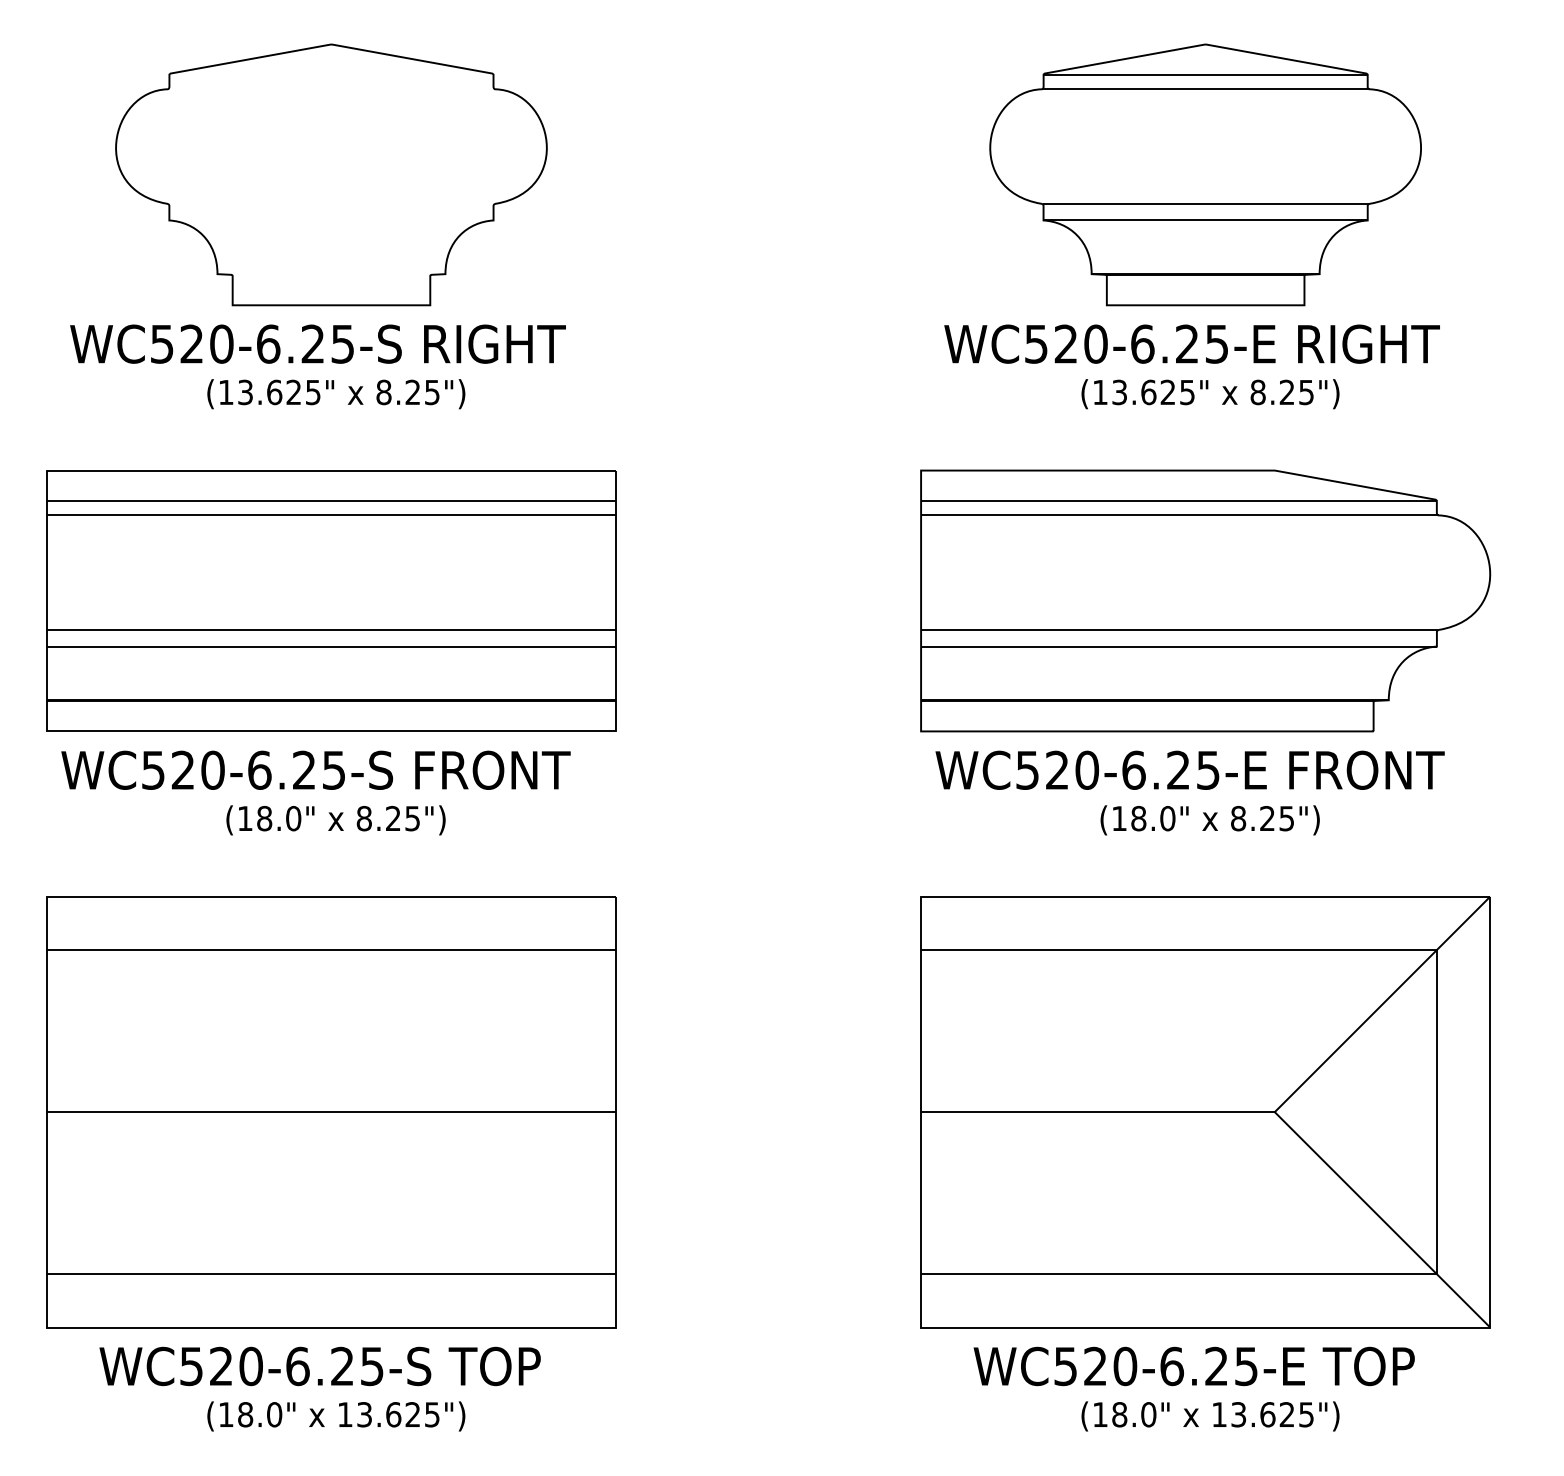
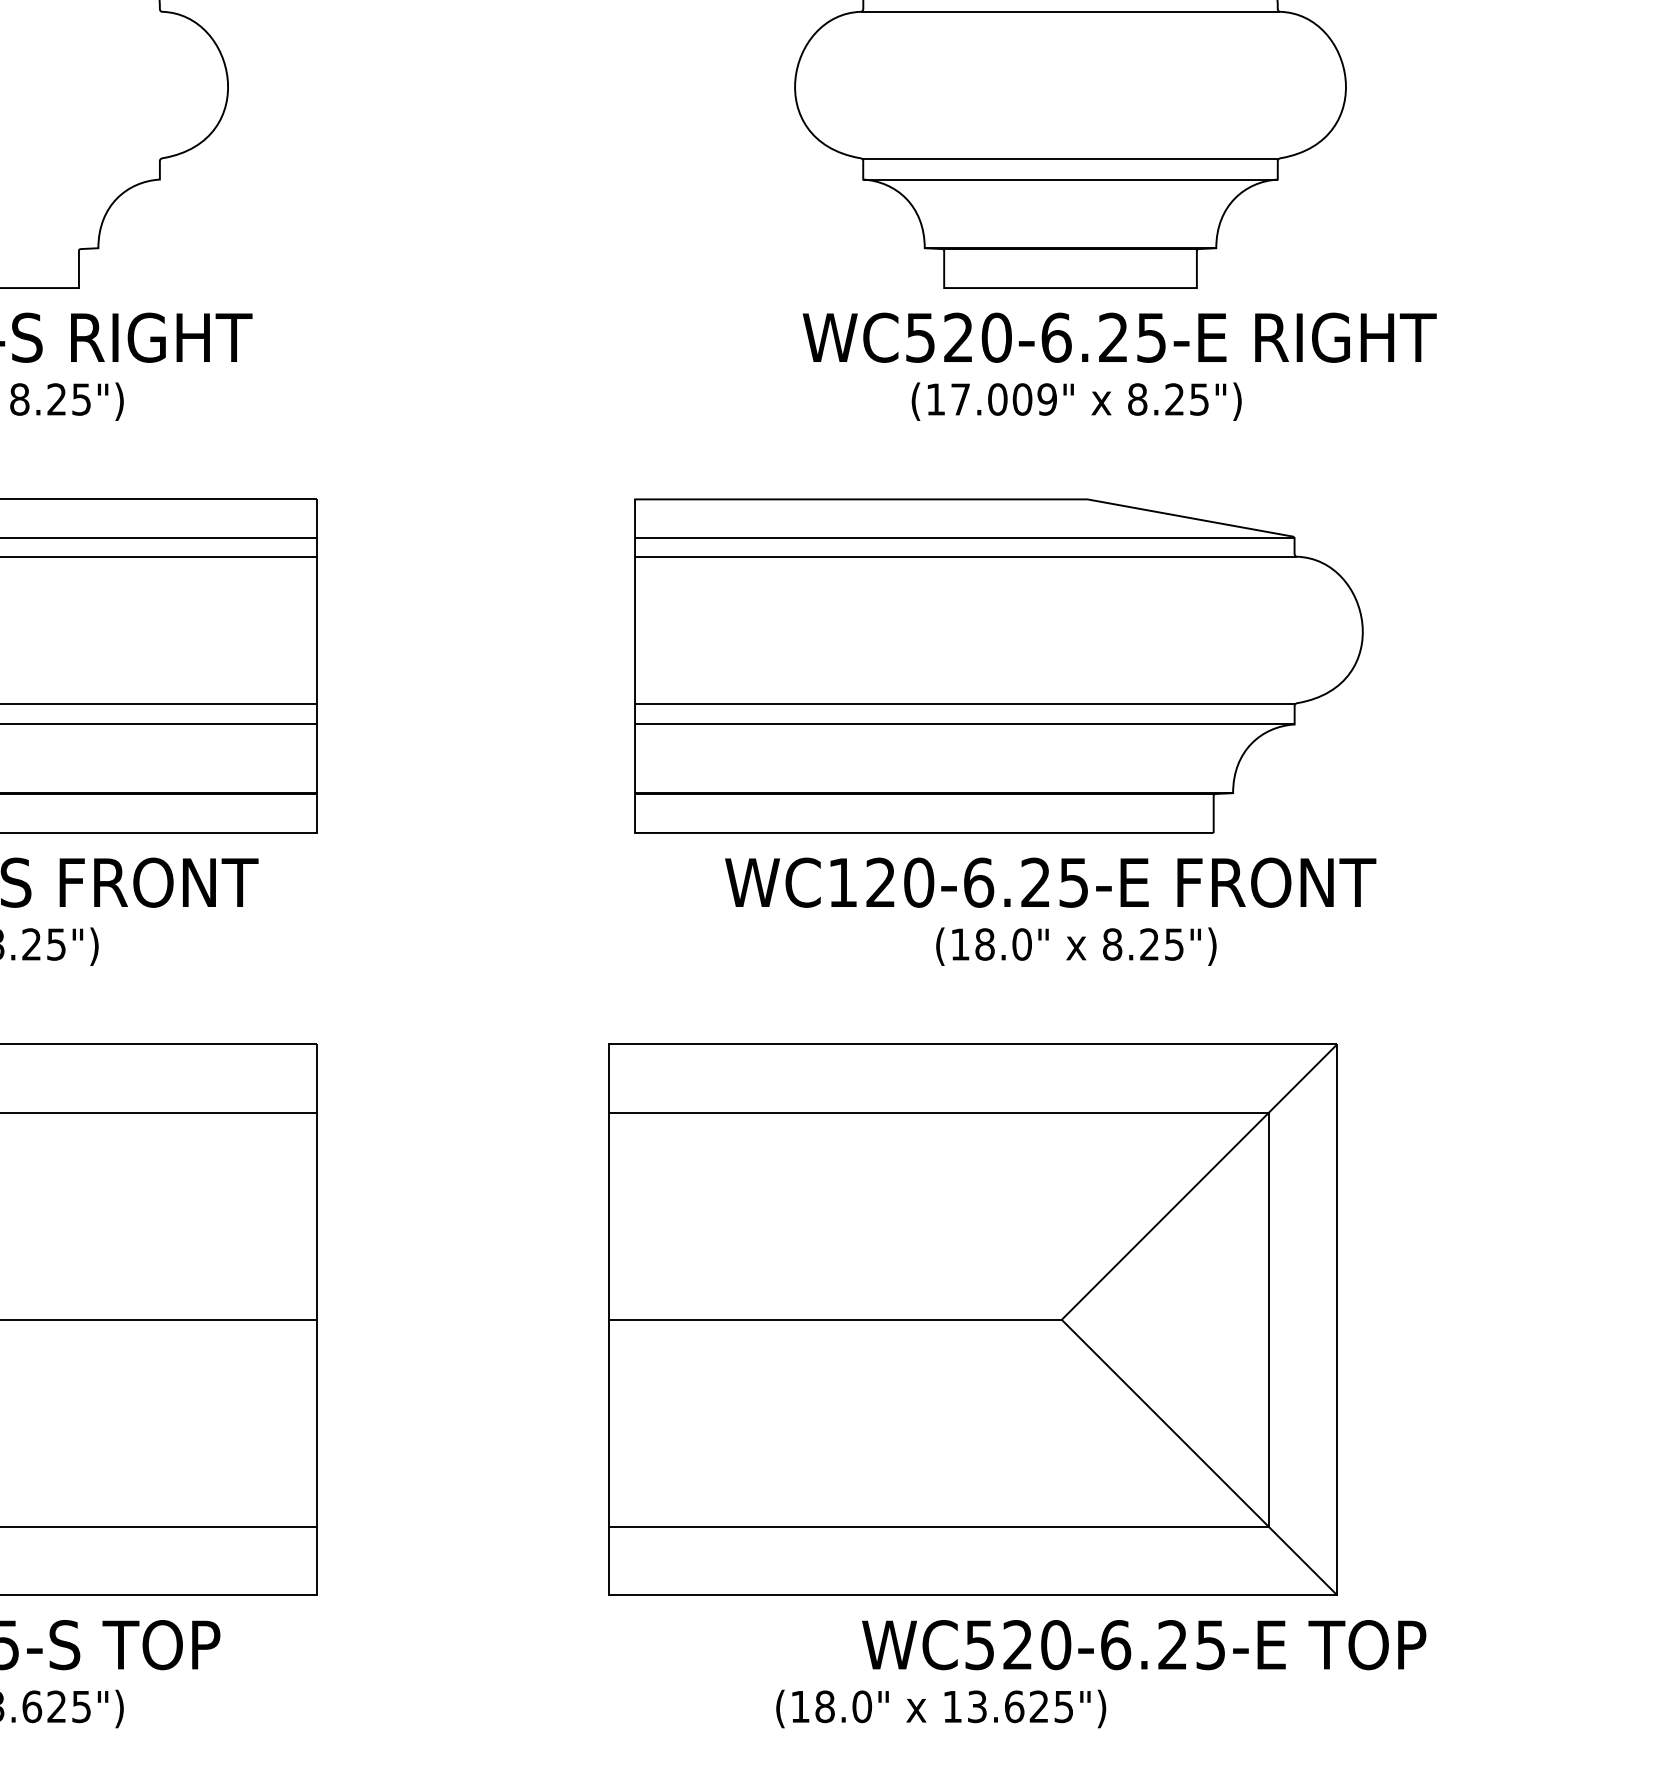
text: (1191, 343) -> (1118, 336), moved
text: (1153, 392) -> (1003, 399), (13.625" -> (17.009"
part: (1205, 600) -> (998, 665), moved
text: (1027, 770) -> (842, 882), WC520-6.25-E -> WC120-6.25-E
part: (1205, 1112) -> (973, 1320), moved
text: (1193, 1366) -> (1143, 1645), moved
text: (1210, 1416) -> (941, 1709), moved

